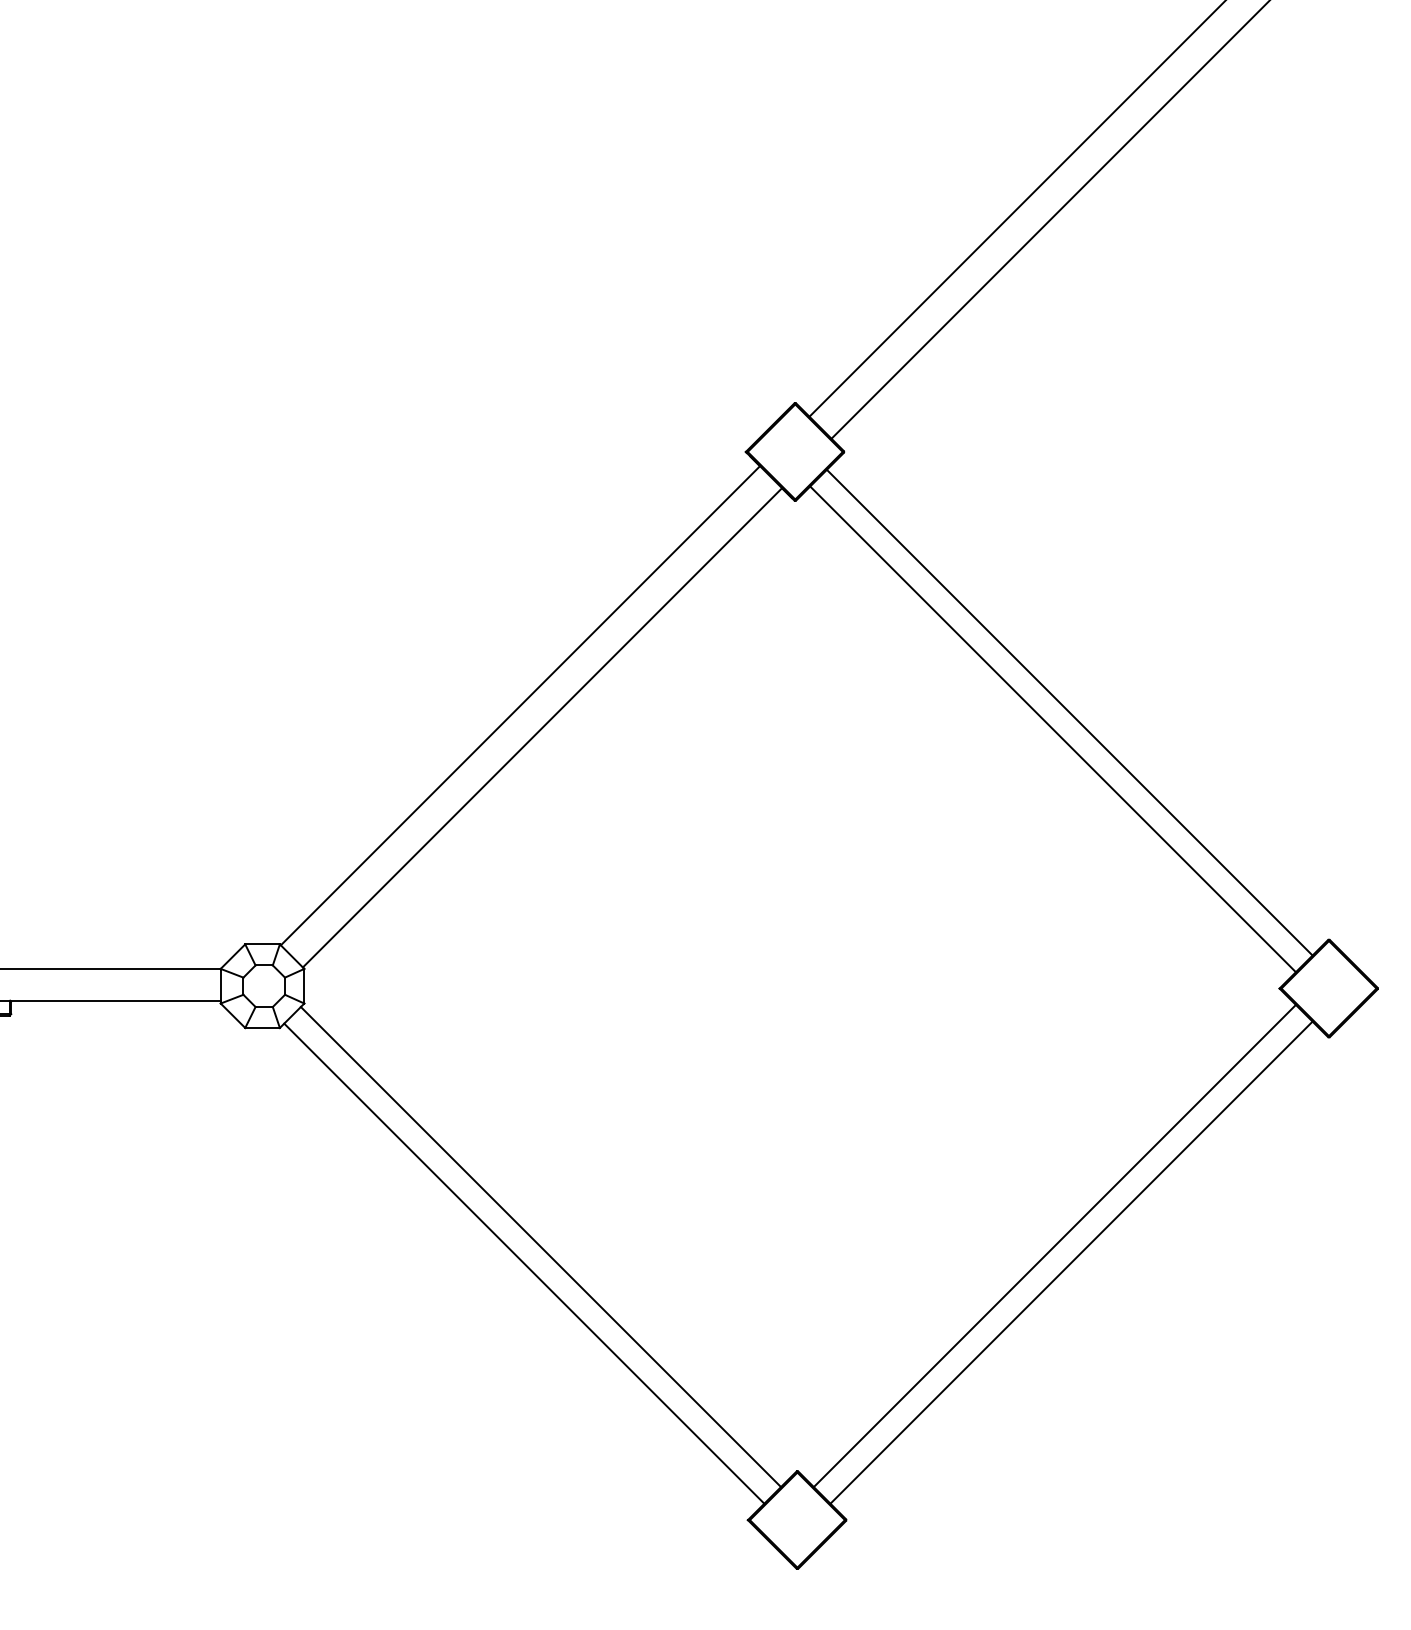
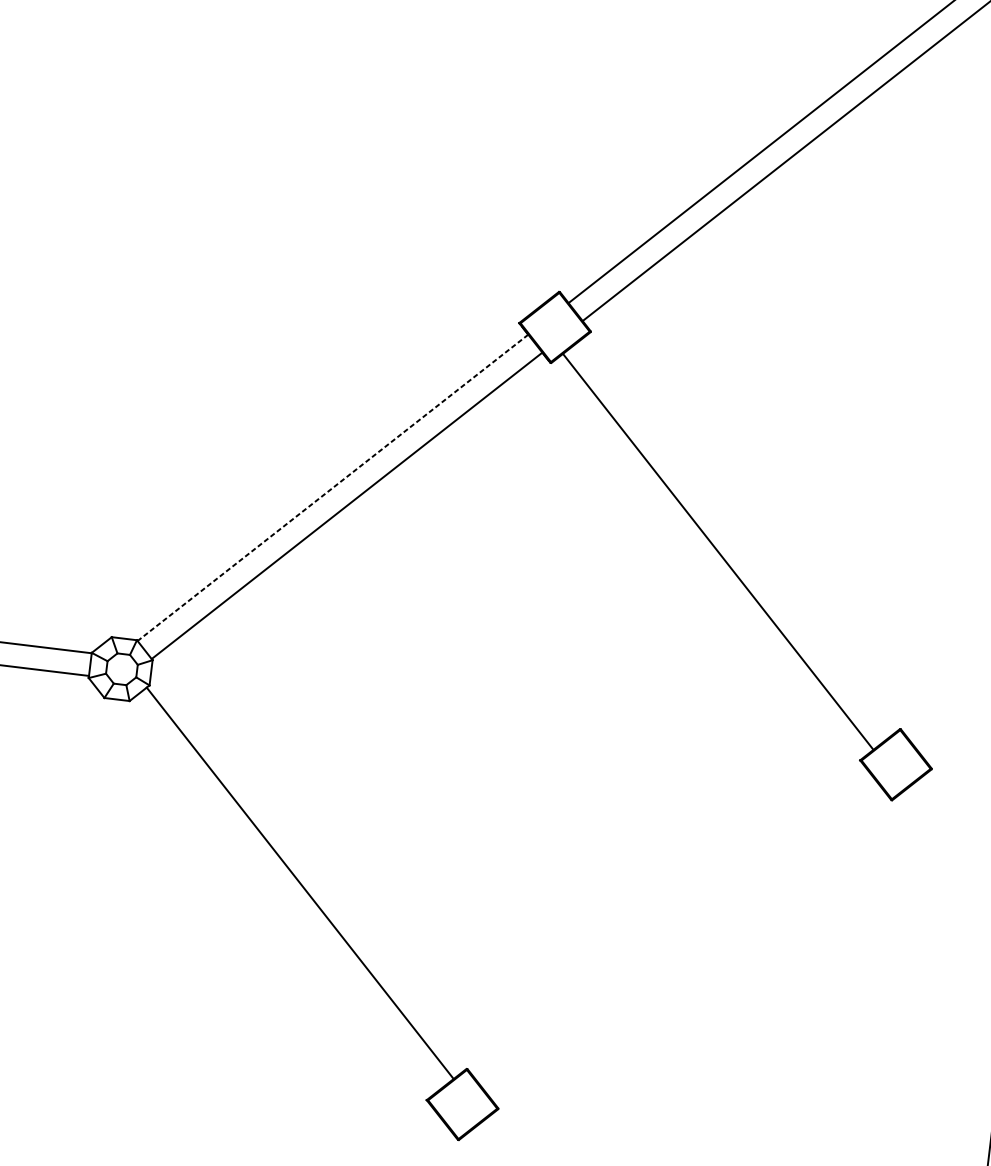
line: (520, 705) -> (333, 487), solid -> dashed
line: (1069, 712) -> (731, 541), removed
line: (1054, 1246) -> (673, 928), removed
line: (1071, 1262) -> (684, 941), removed
line: (524, 1263) -> (286, 893), removed

